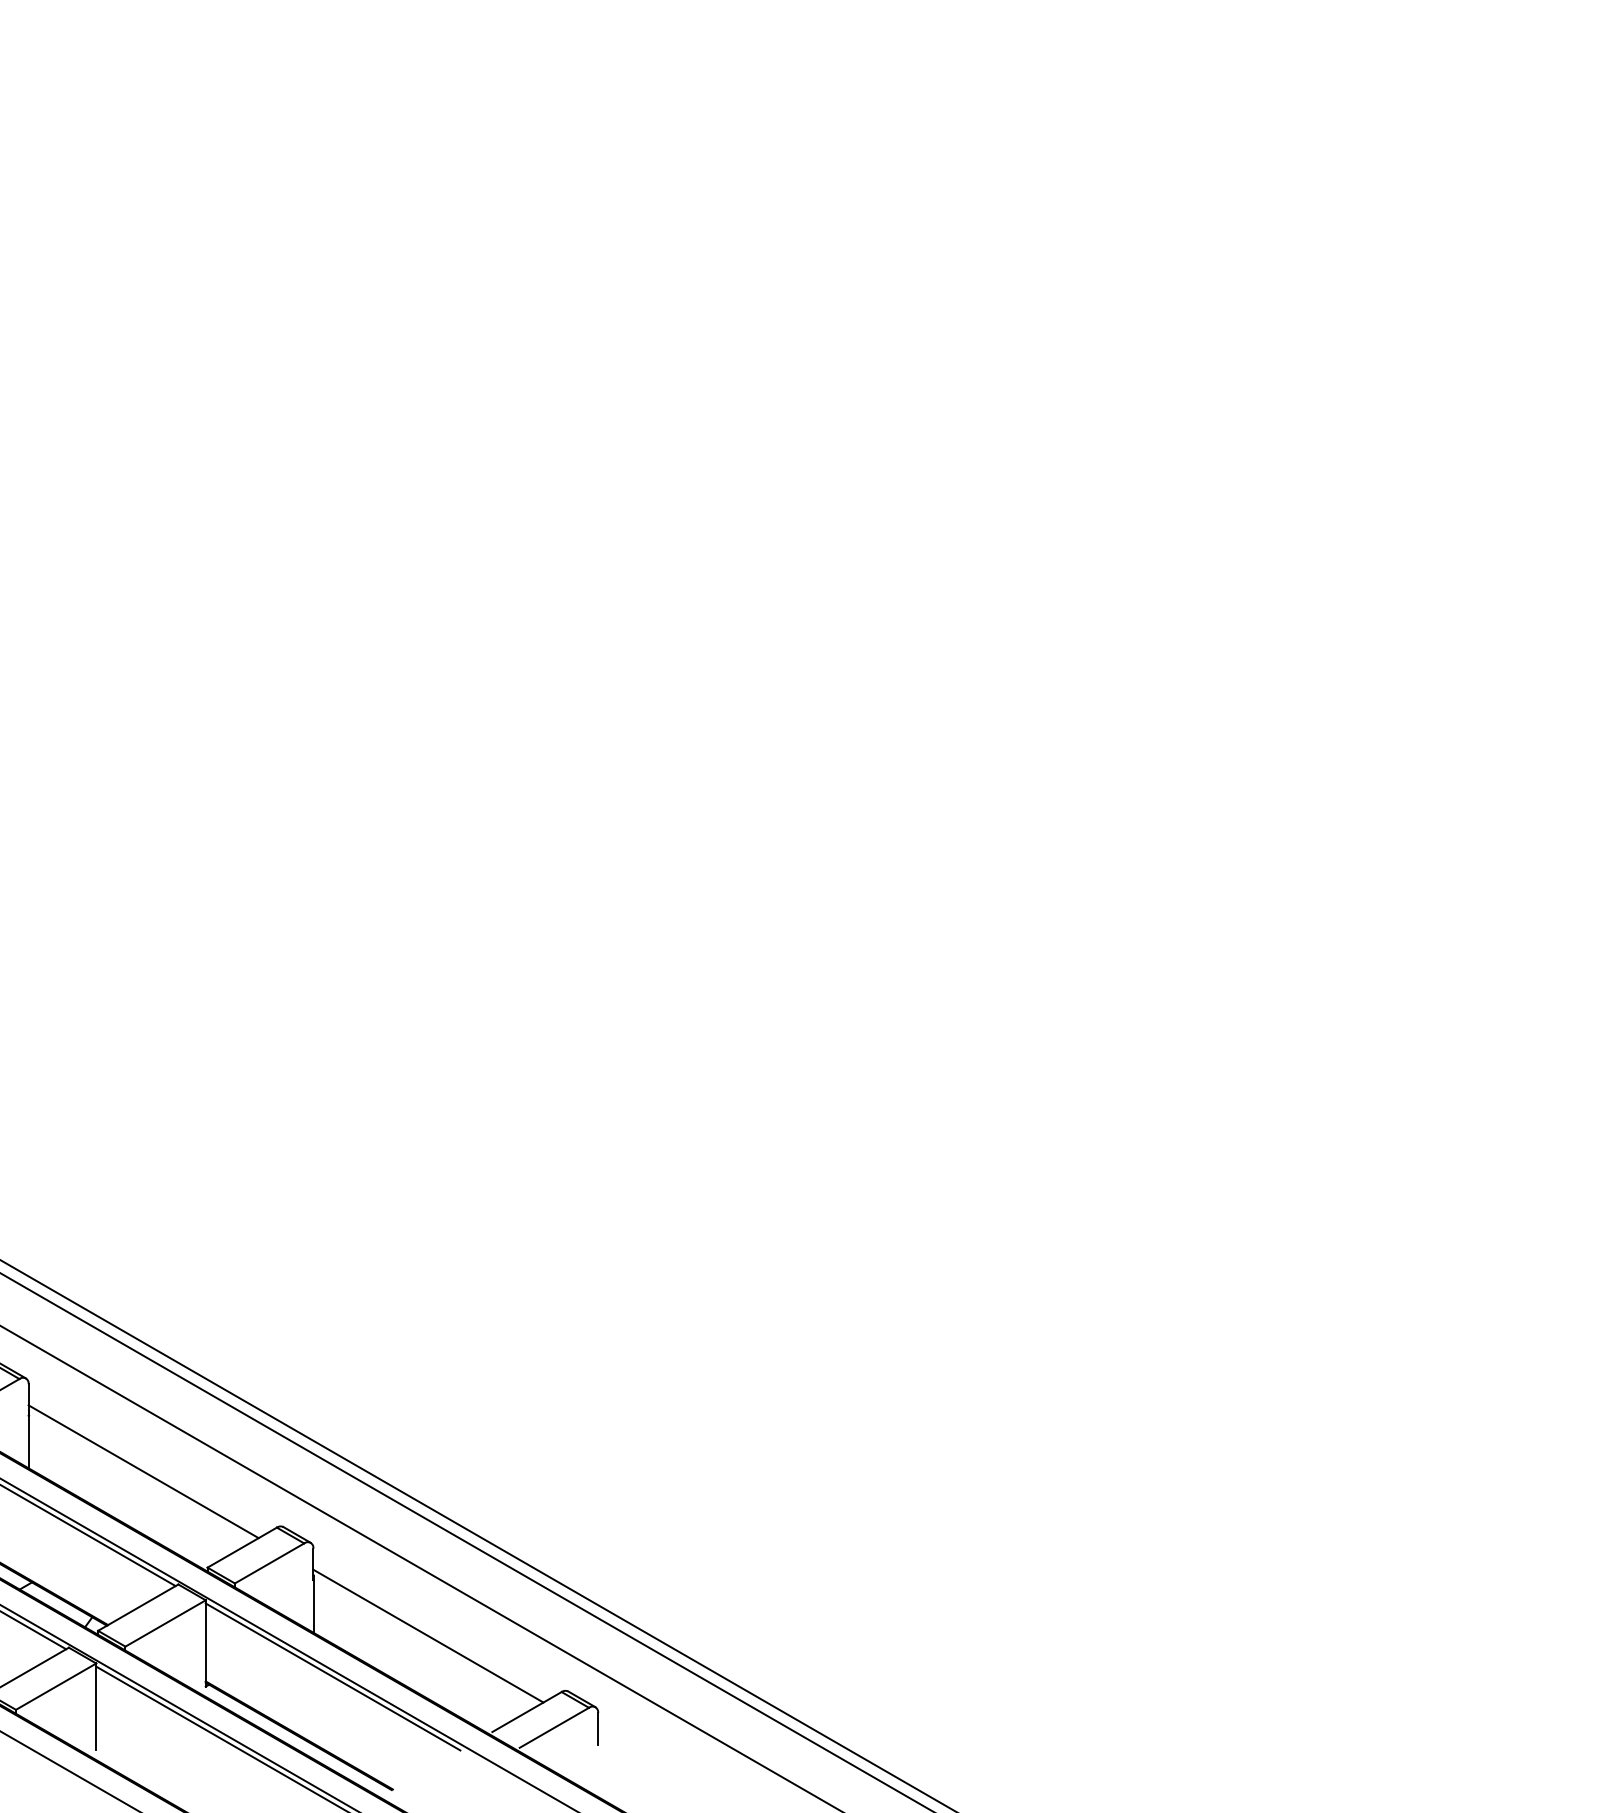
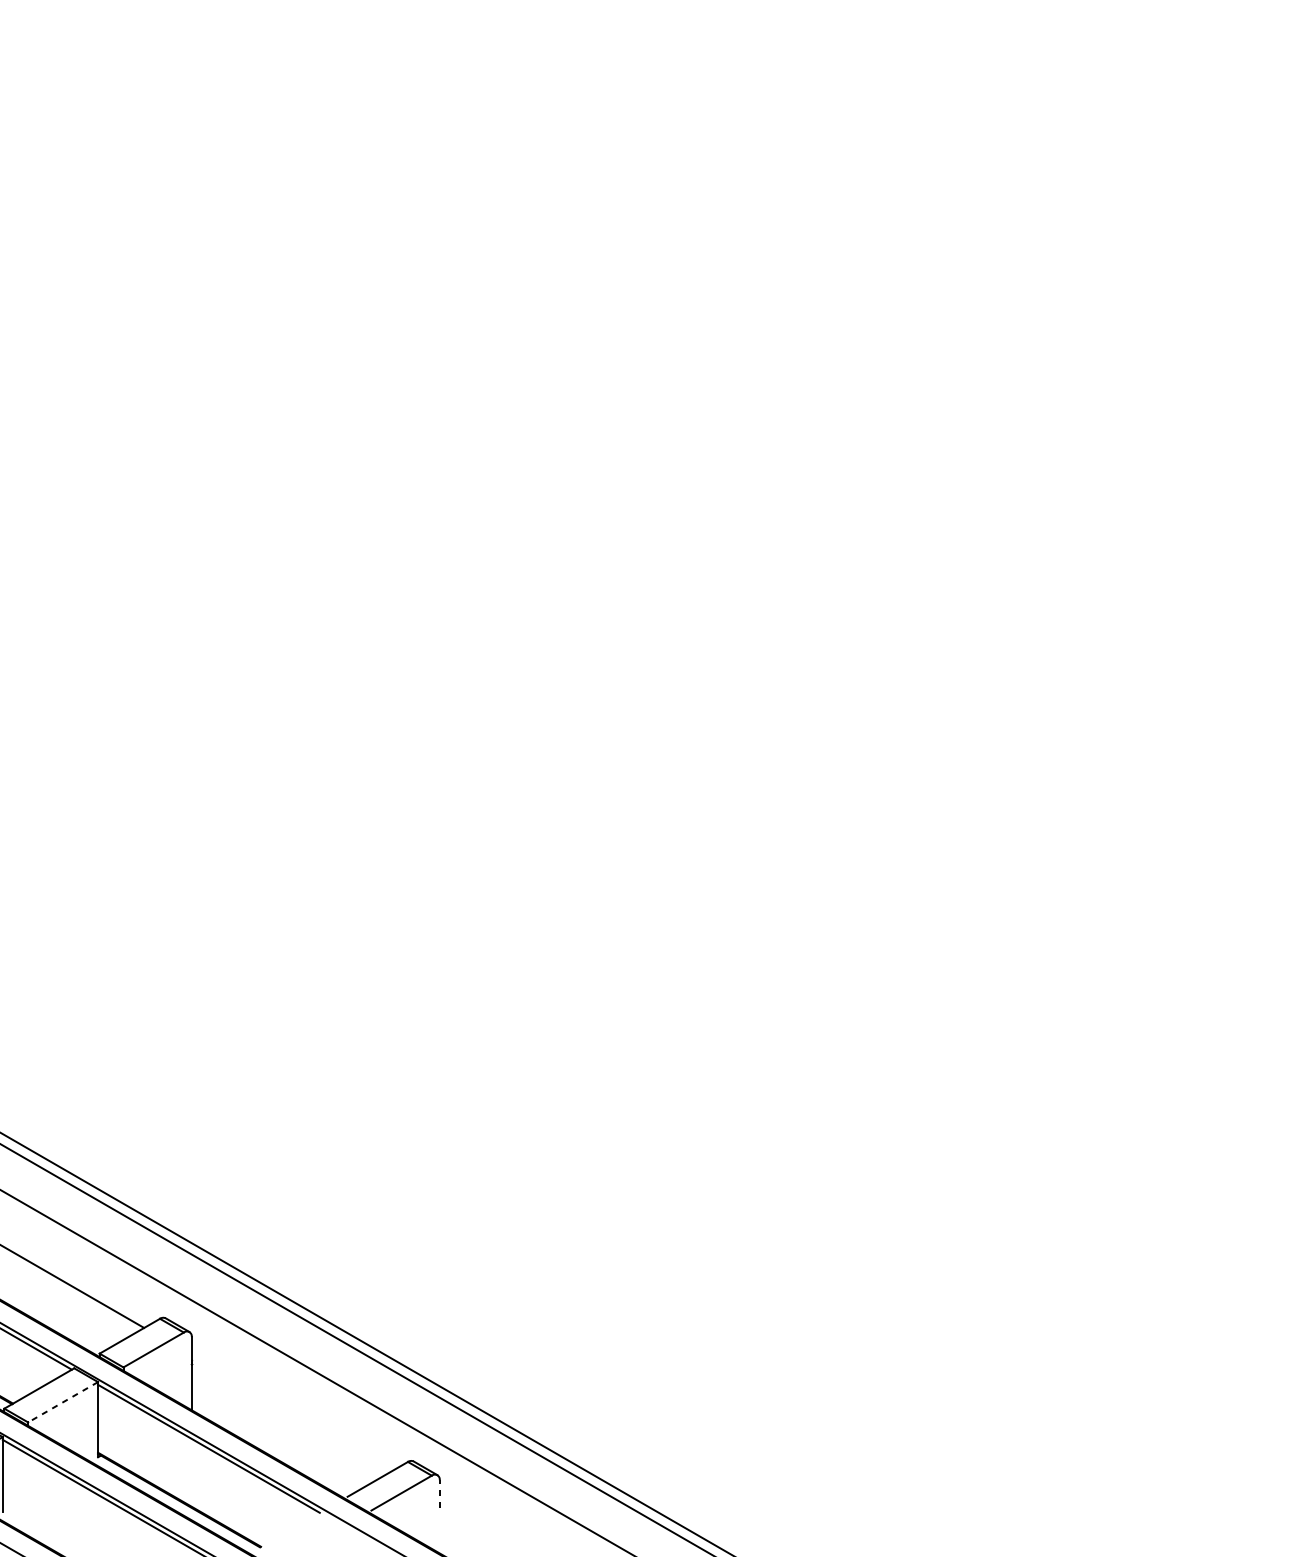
line: (165, 1623) -> (63, 1402), solid -> dashed
line: (428, 1635) -> (292, 1412), removed
line: (598, 1728) -> (440, 1493), solid -> dashed

